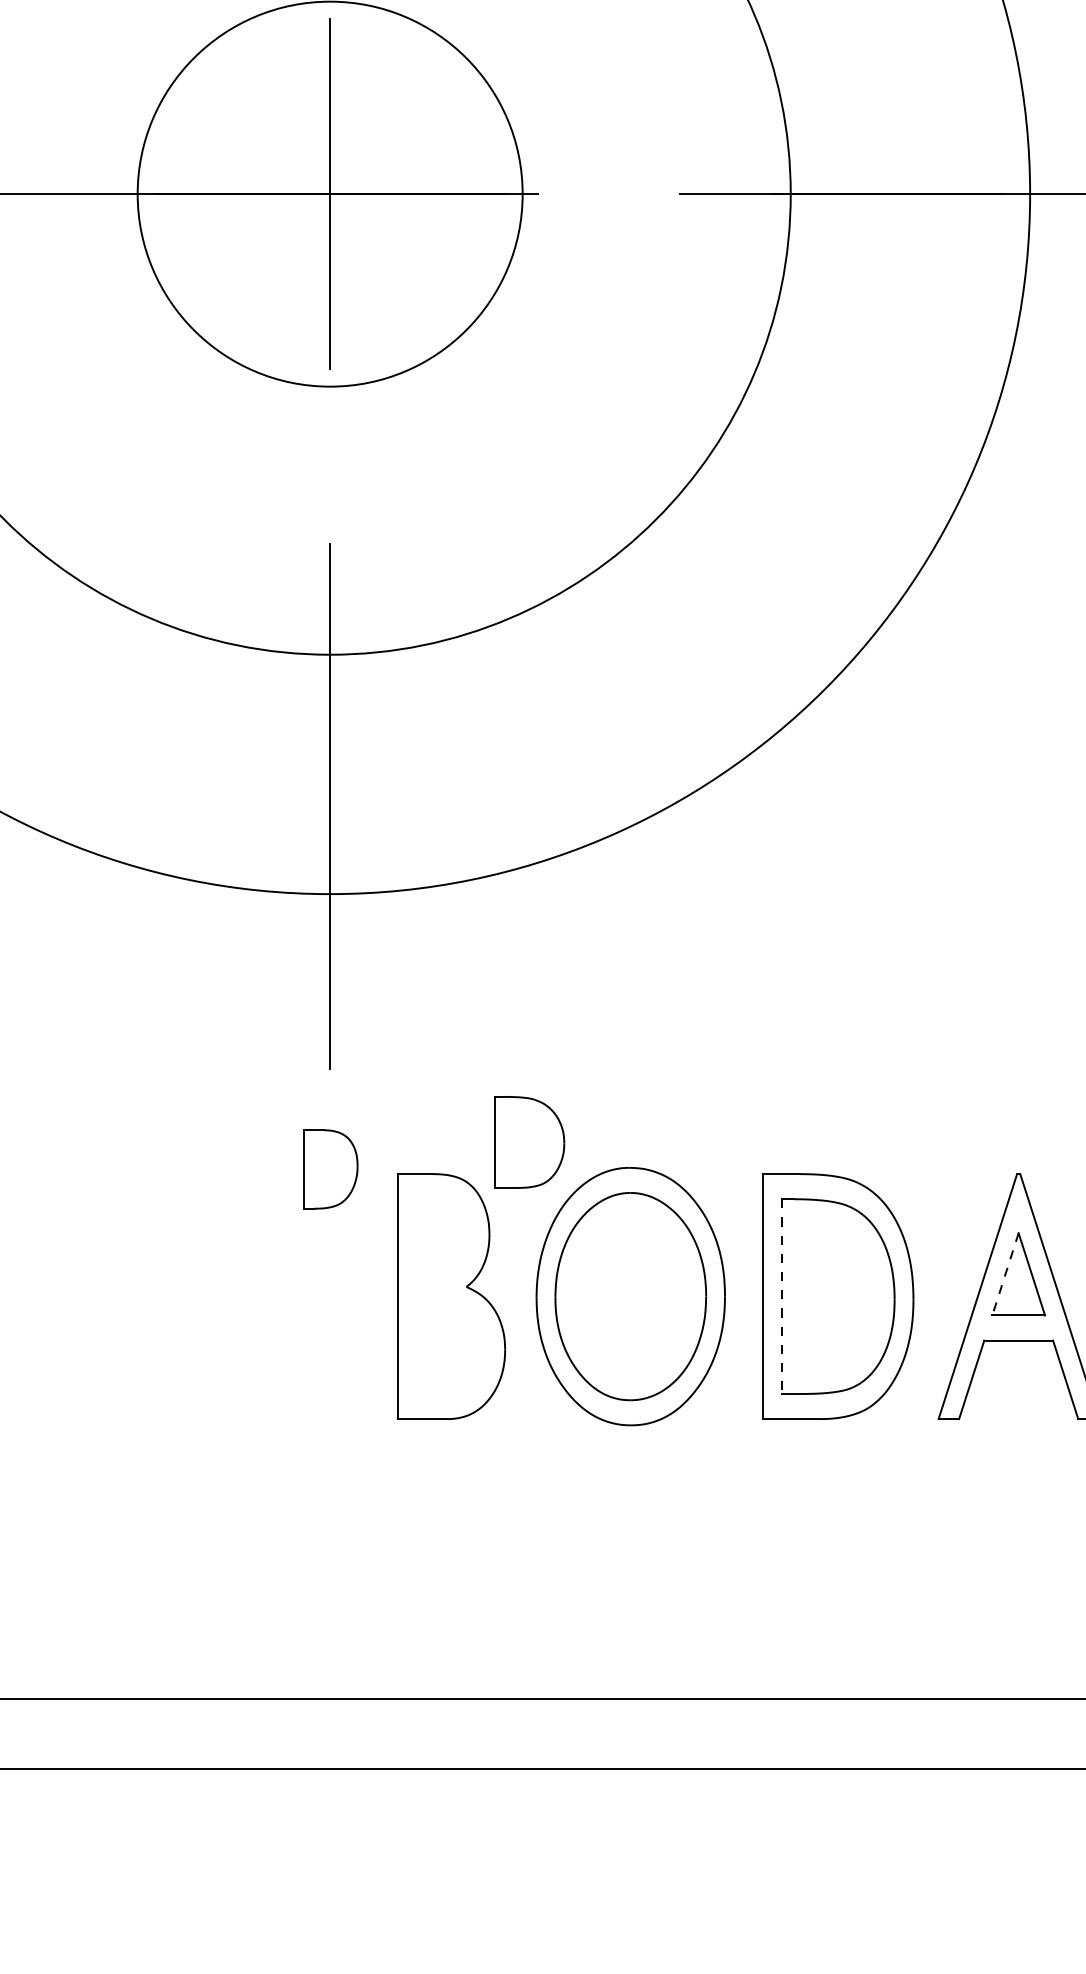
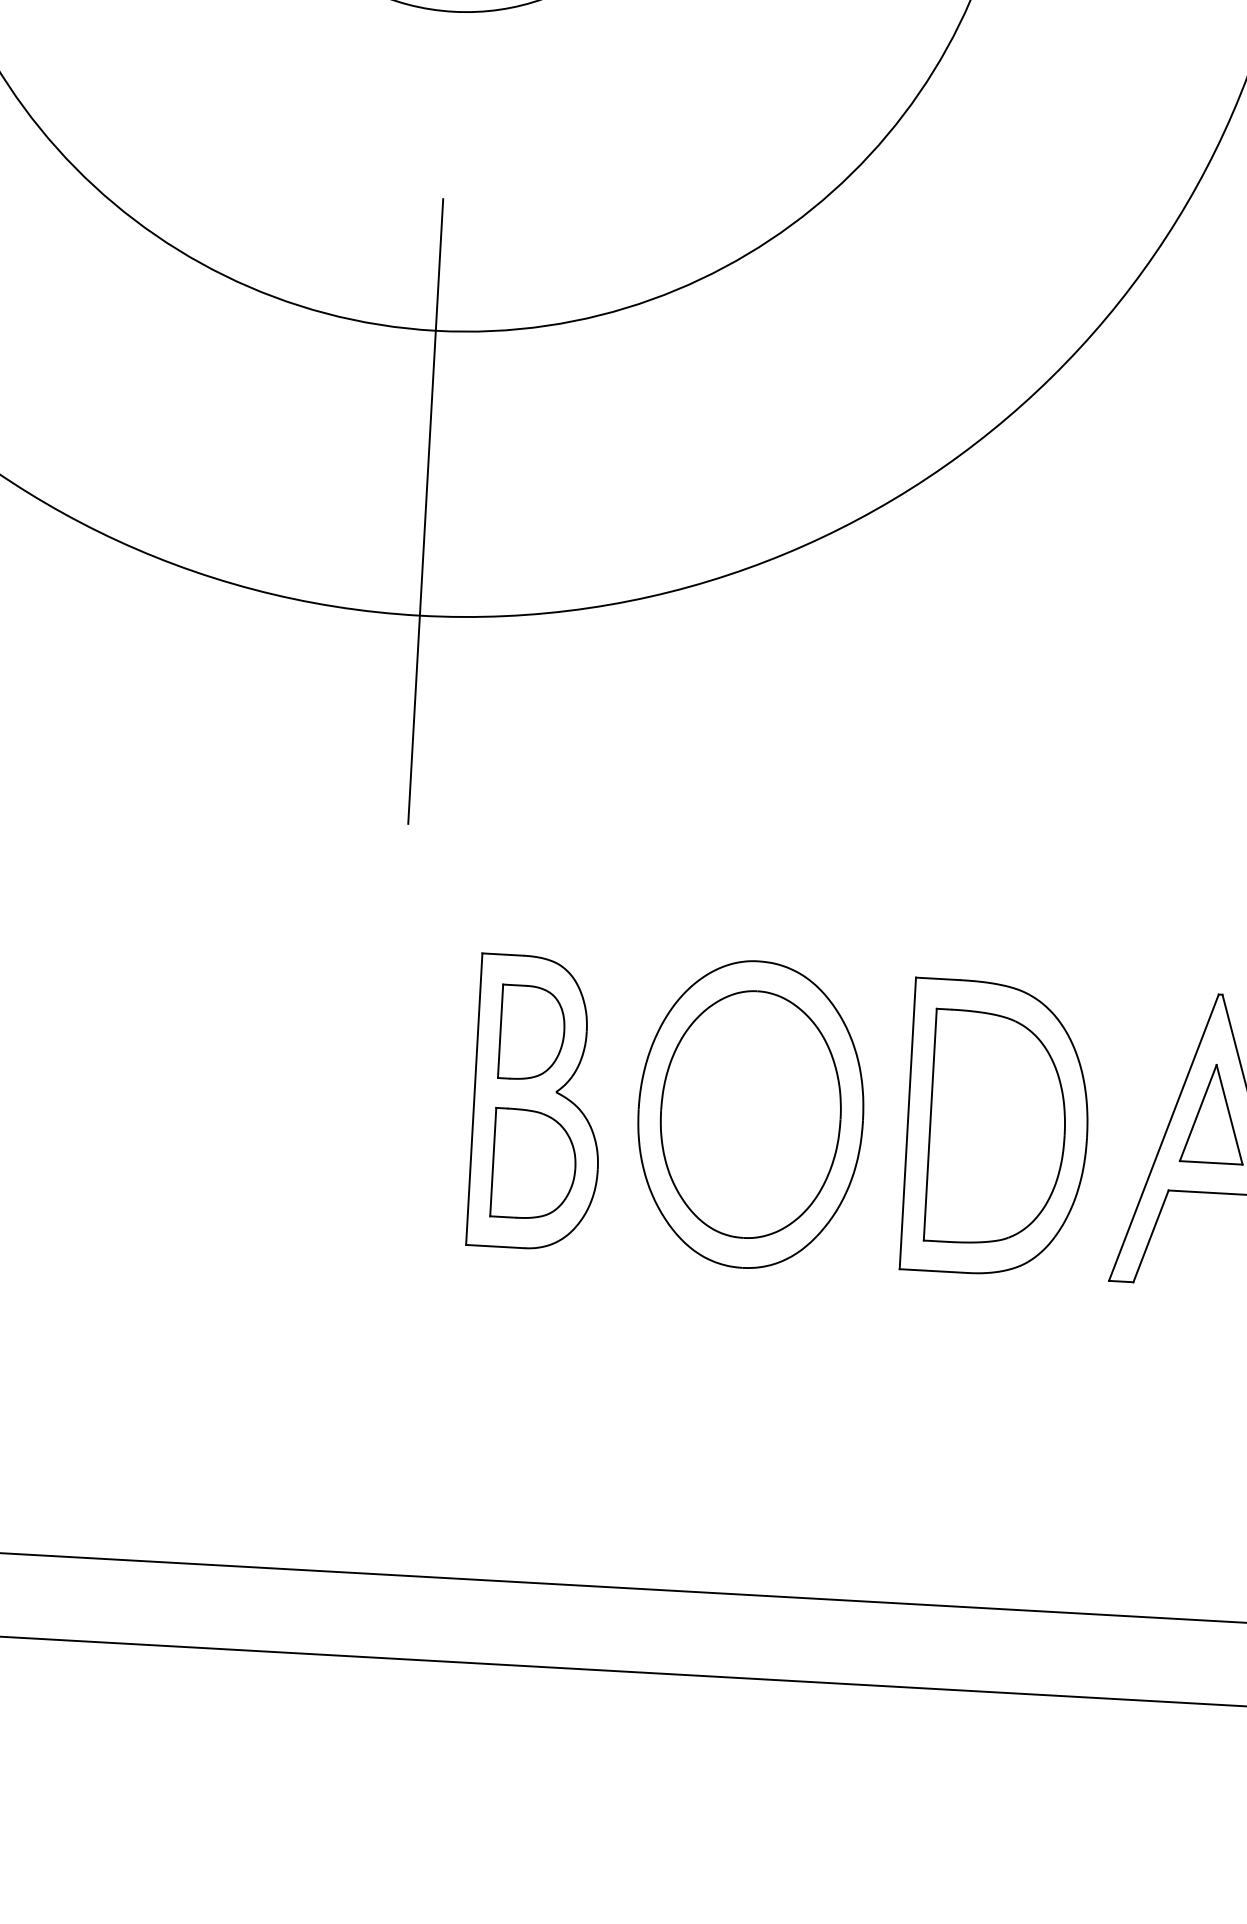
part: (529, 1142) -> (534, 1164), moved
part: (330, 1169) -> (531, 1033), moved
line: (1005, 1274) -> (1198, 1113), dashed -> solid
line: (781, 1297) -> (930, 1125), dashed -> solid

